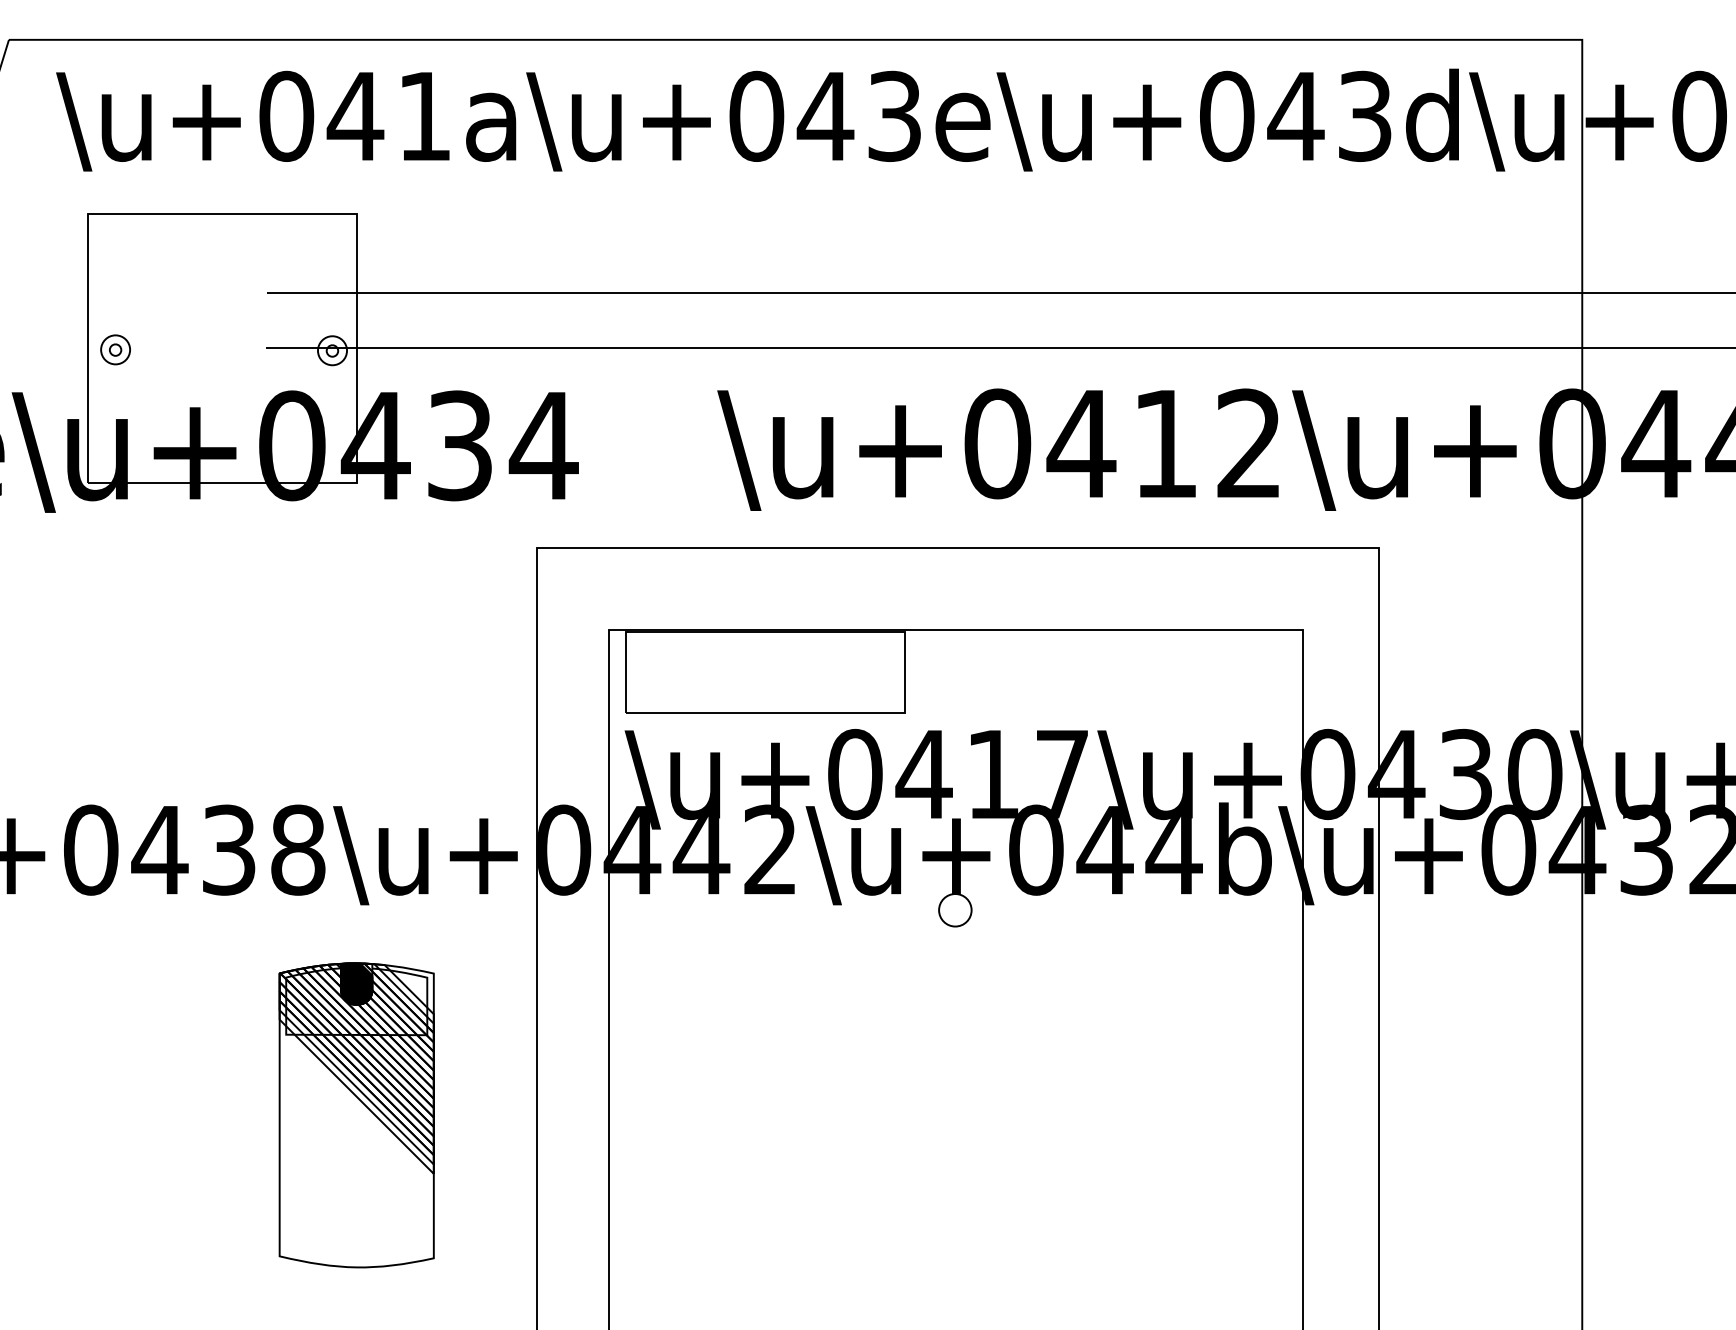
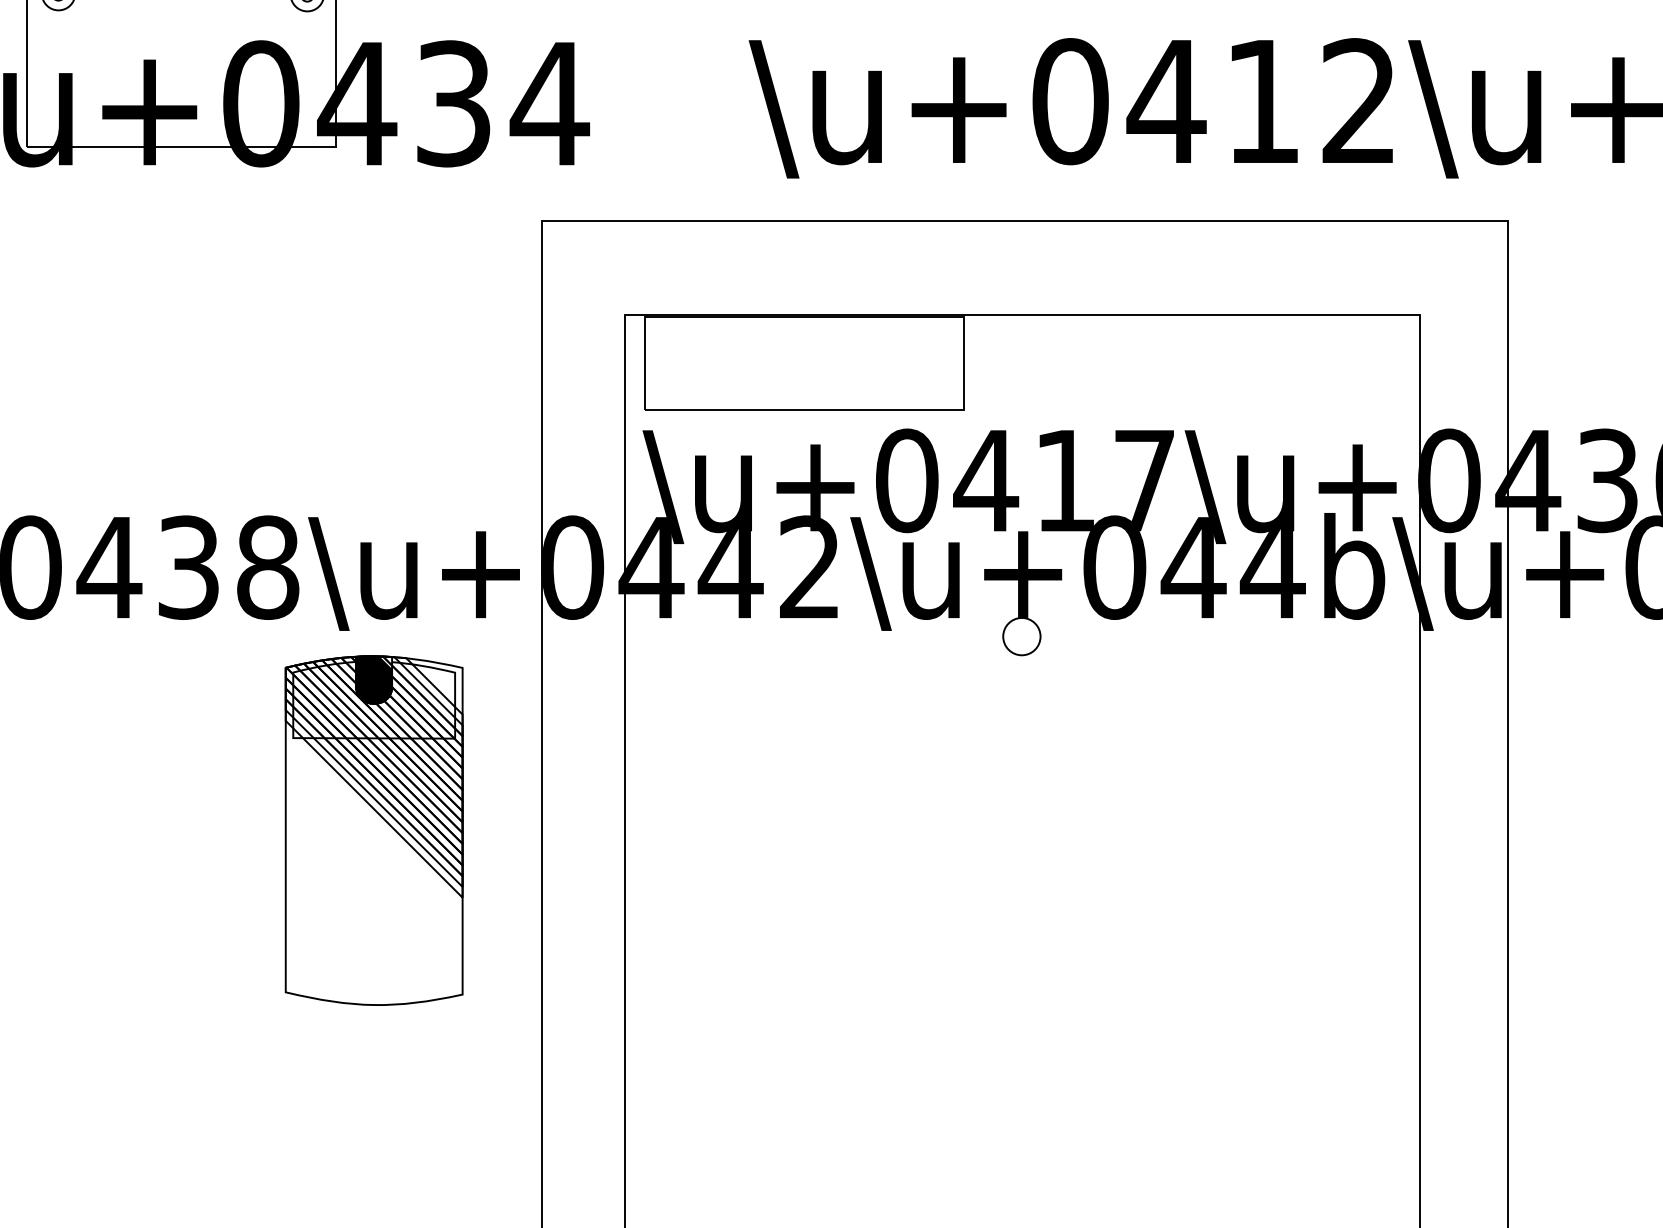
part: (356, 1115) -> (373, 830), moved

